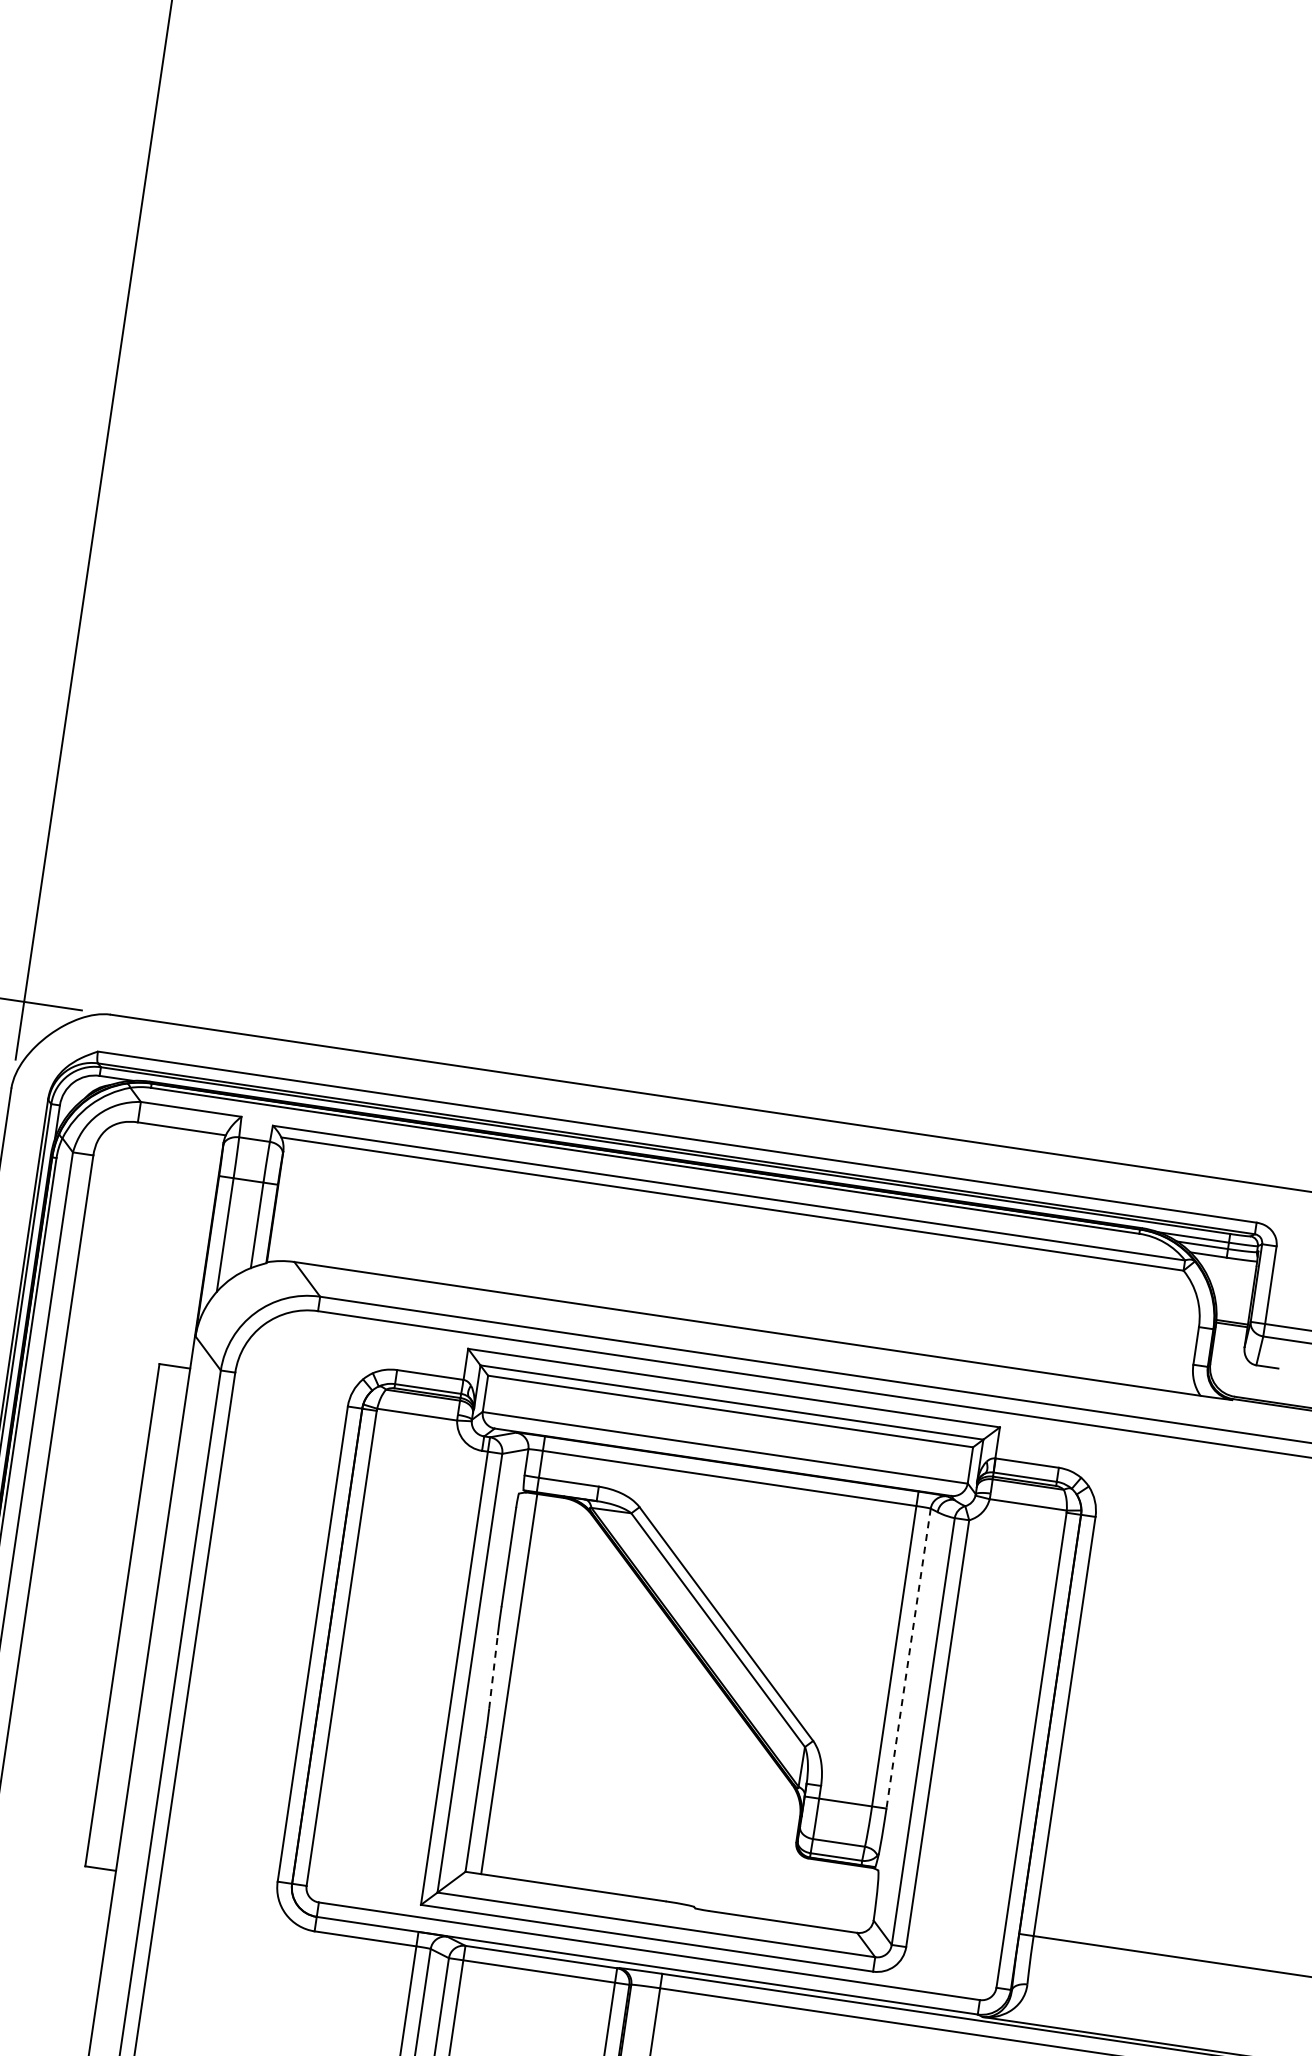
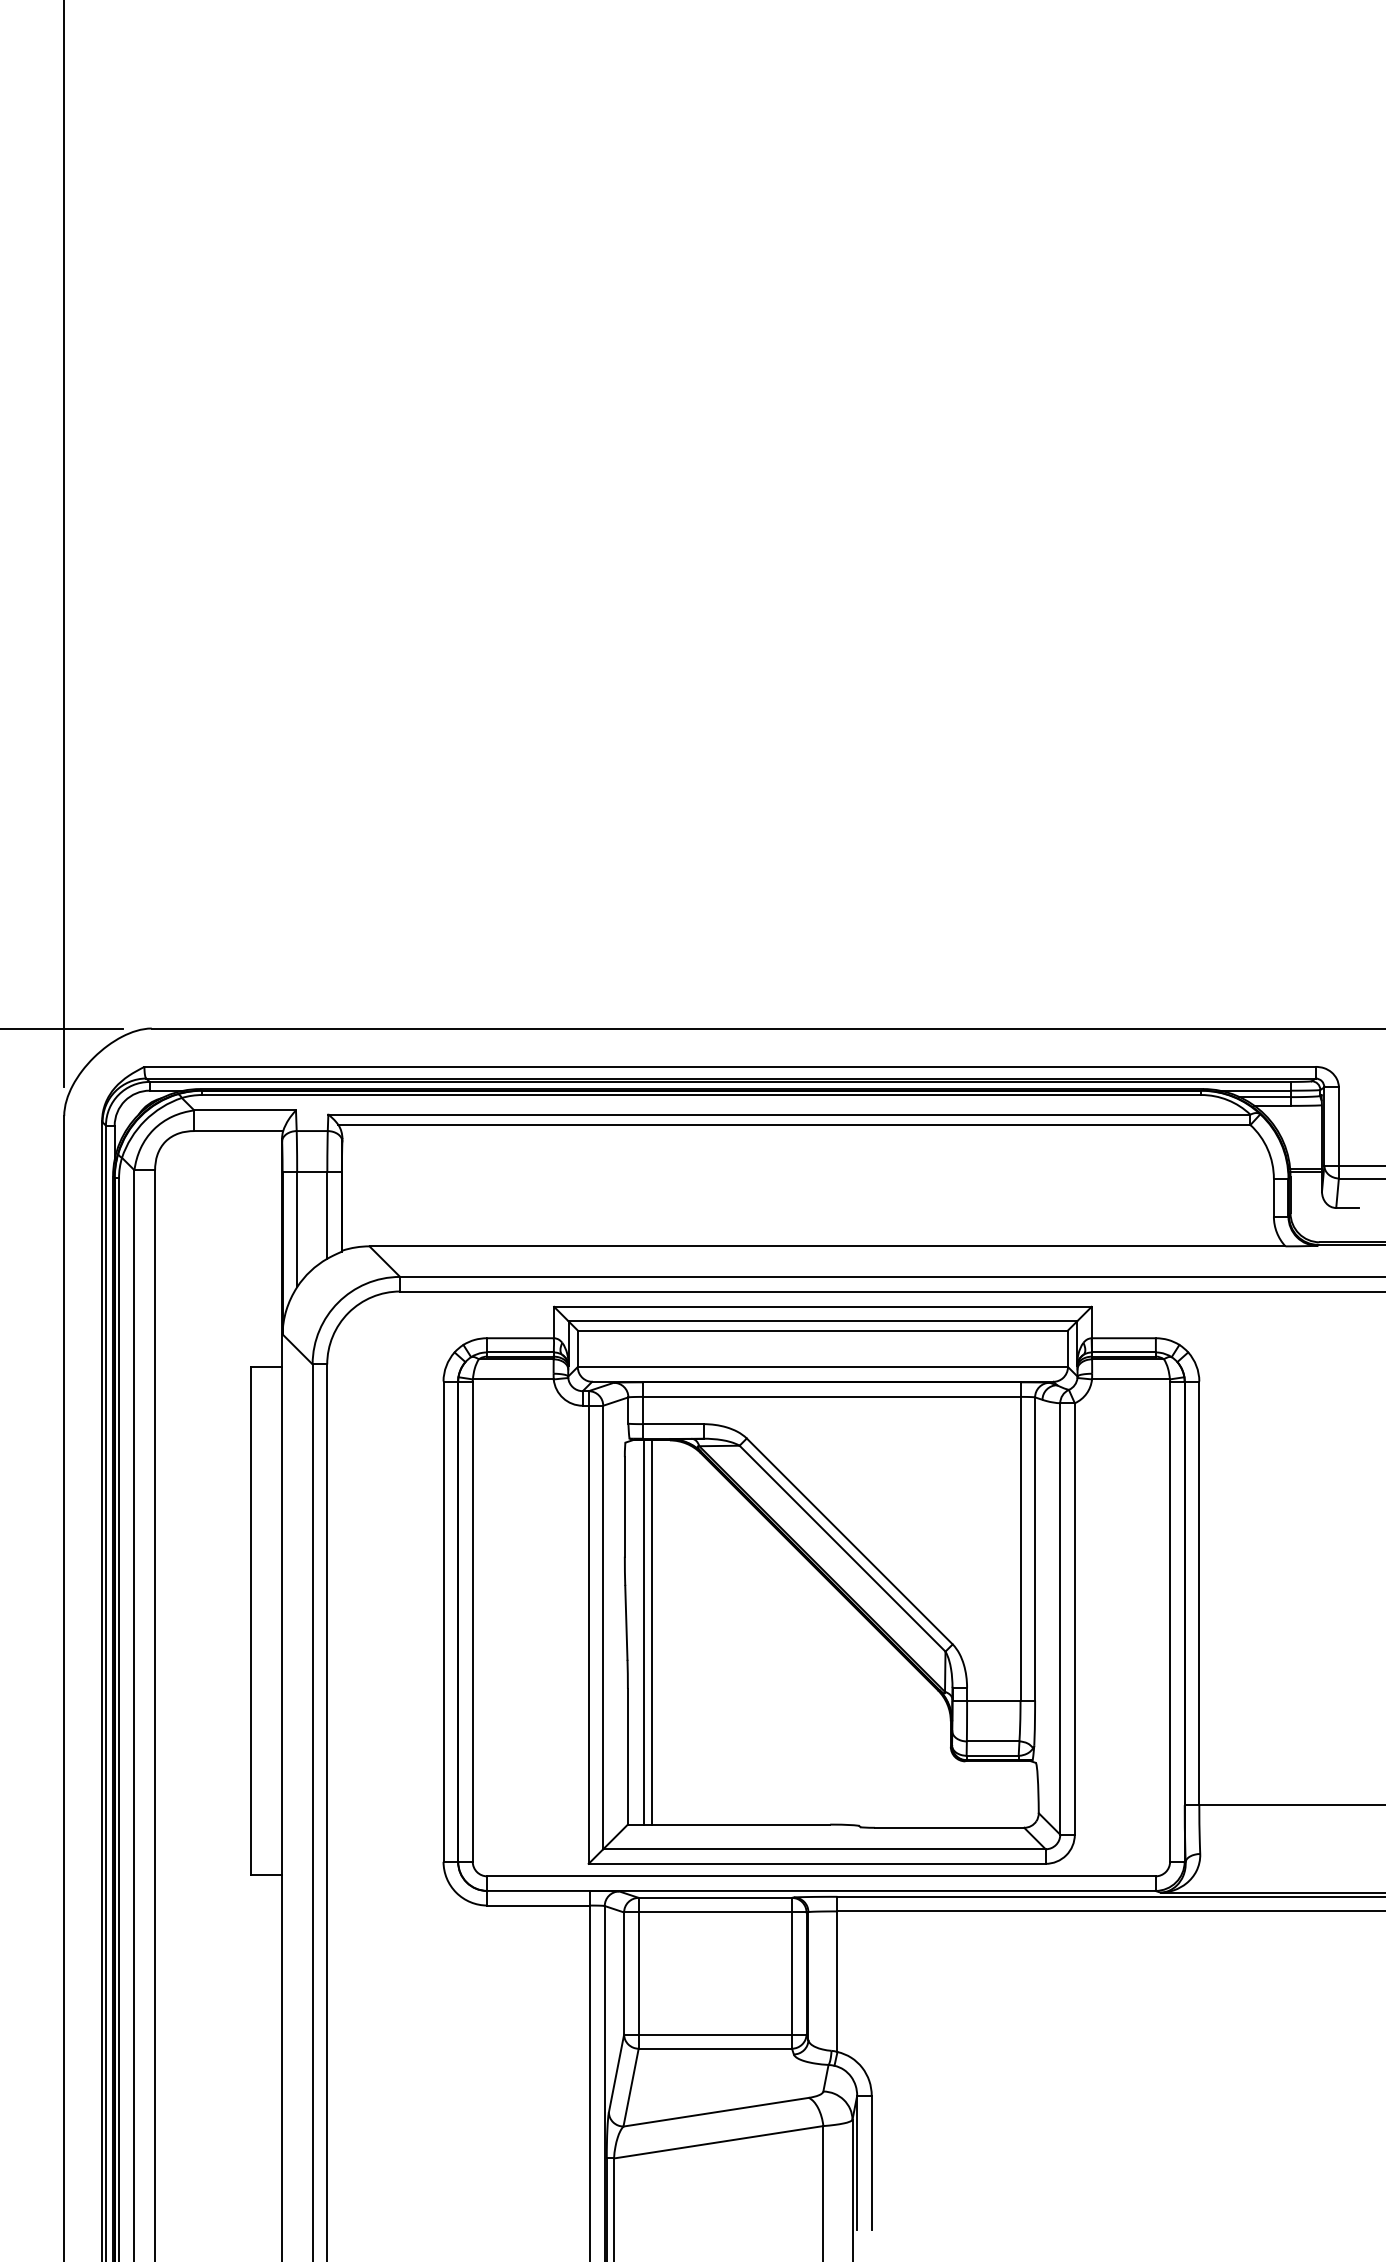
line: (909, 1658) -> (1035, 1548), dashed -> solid
line: (493, 1671) -> (626, 1622), dashed -> solid
line: (517, 1685) -> (652, 1632), added

